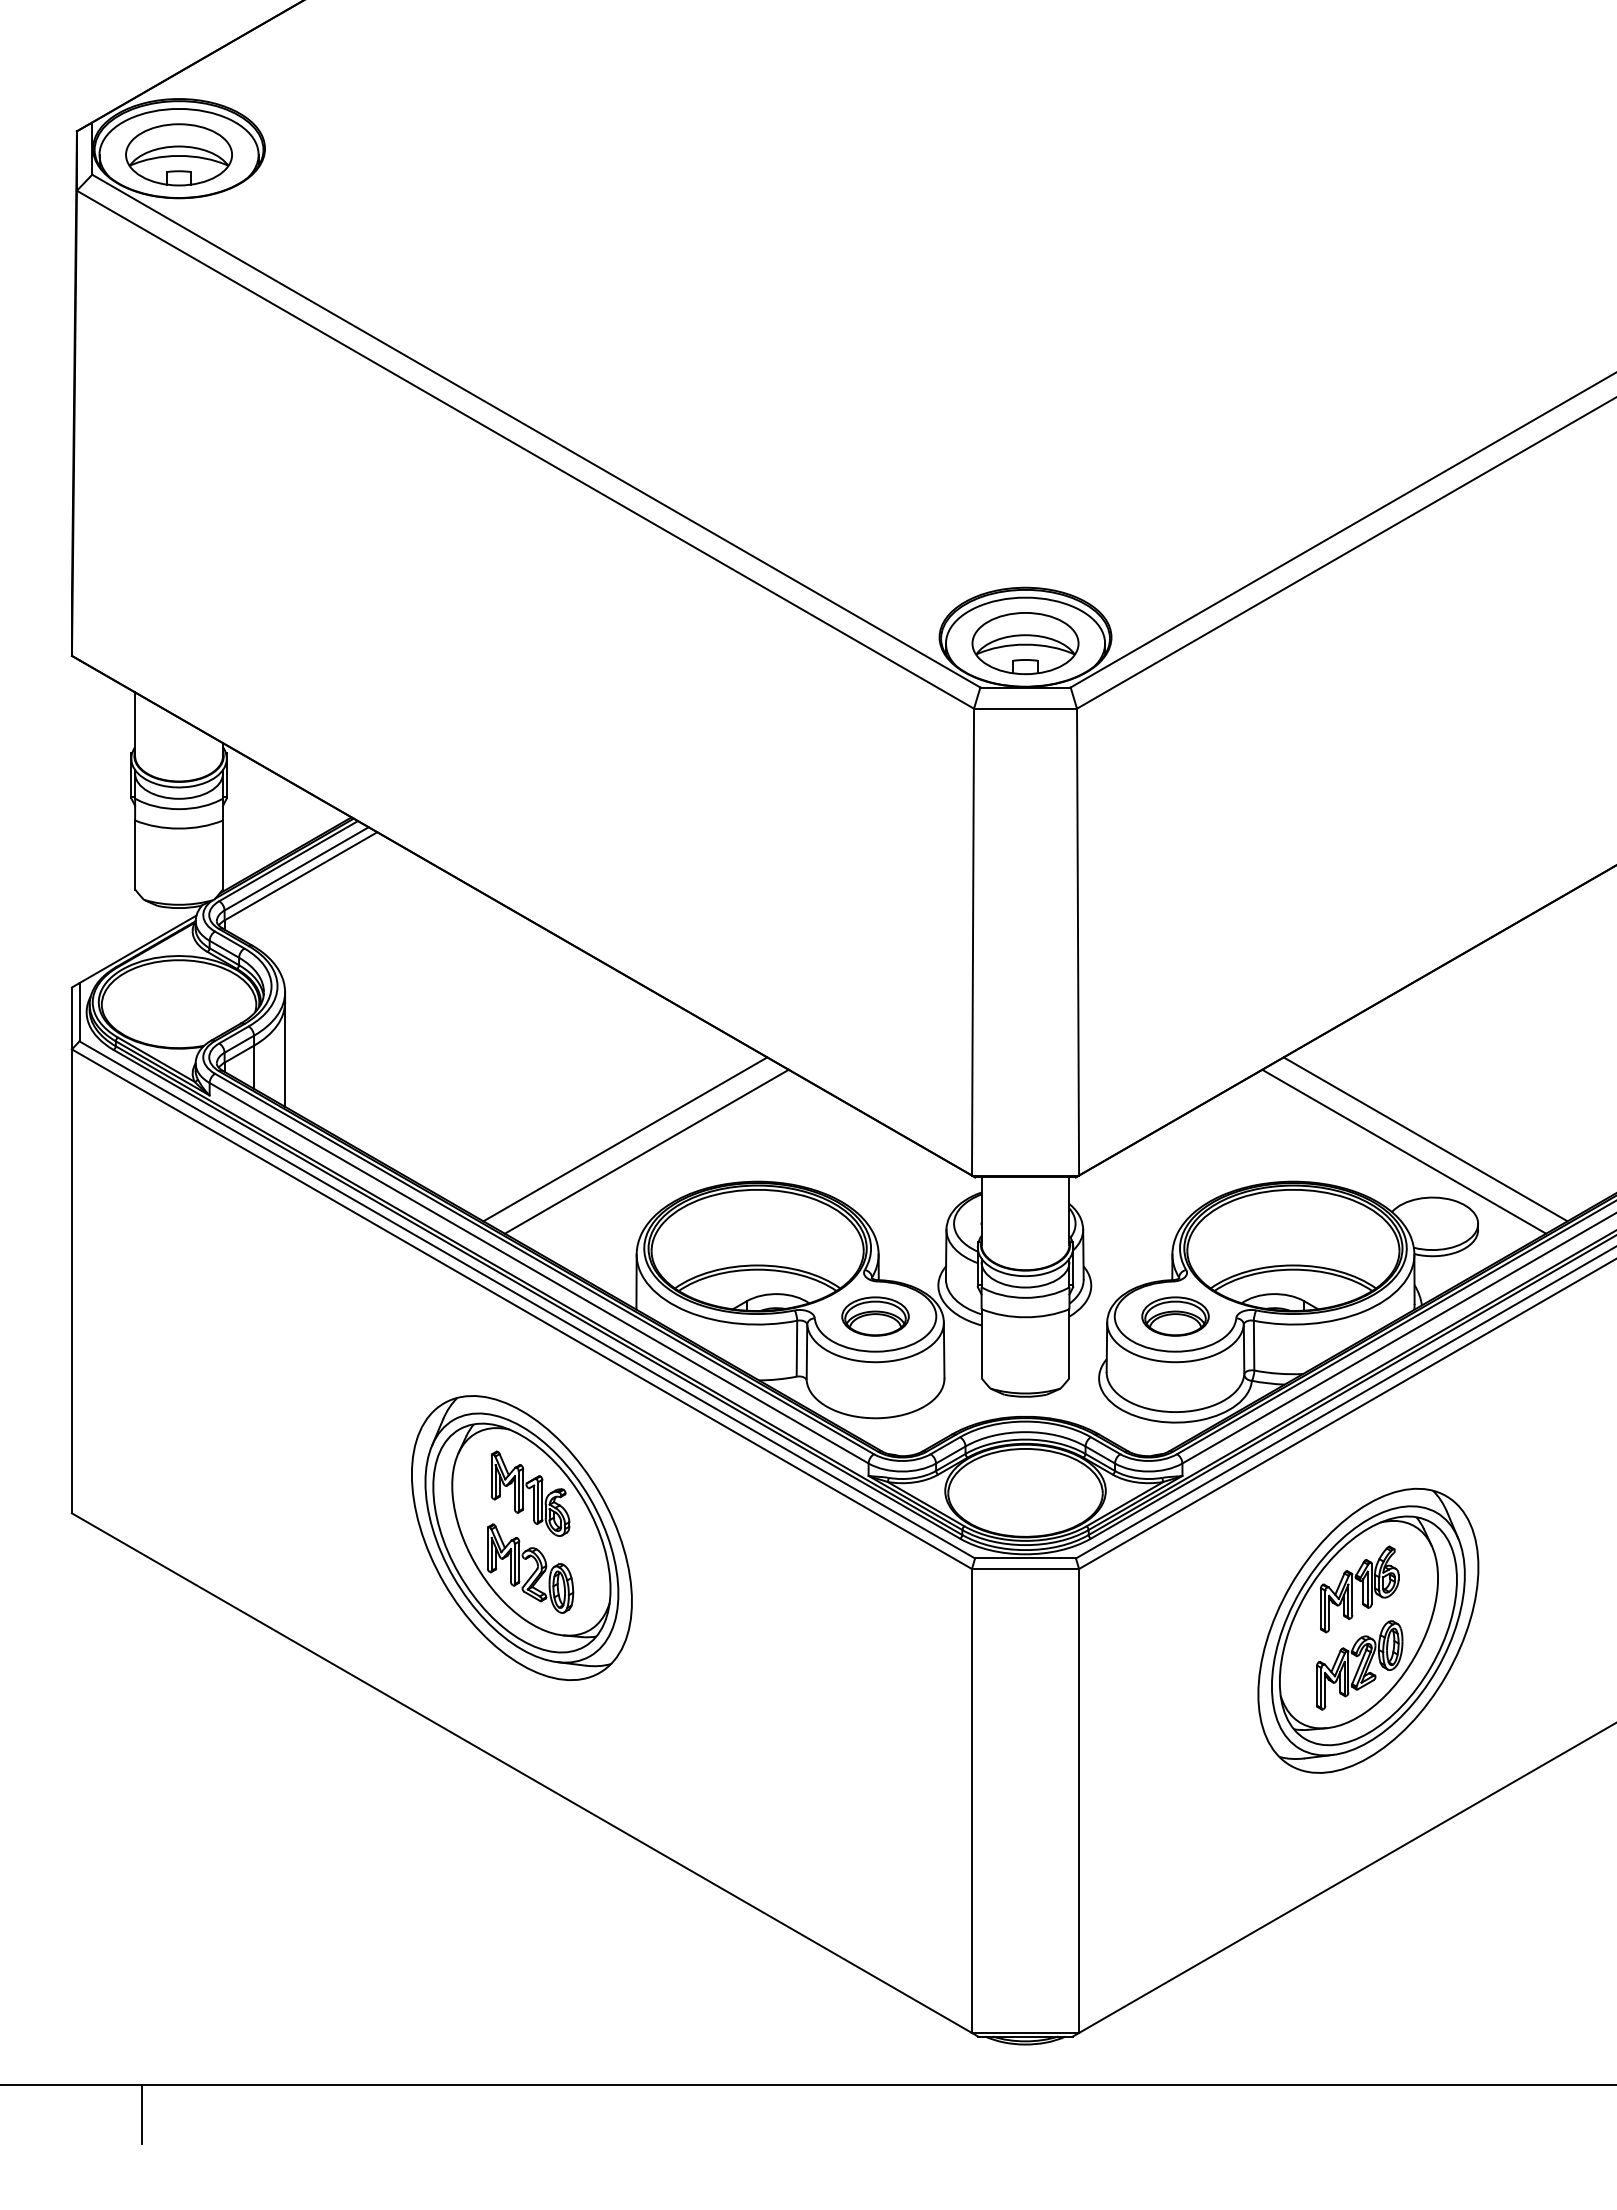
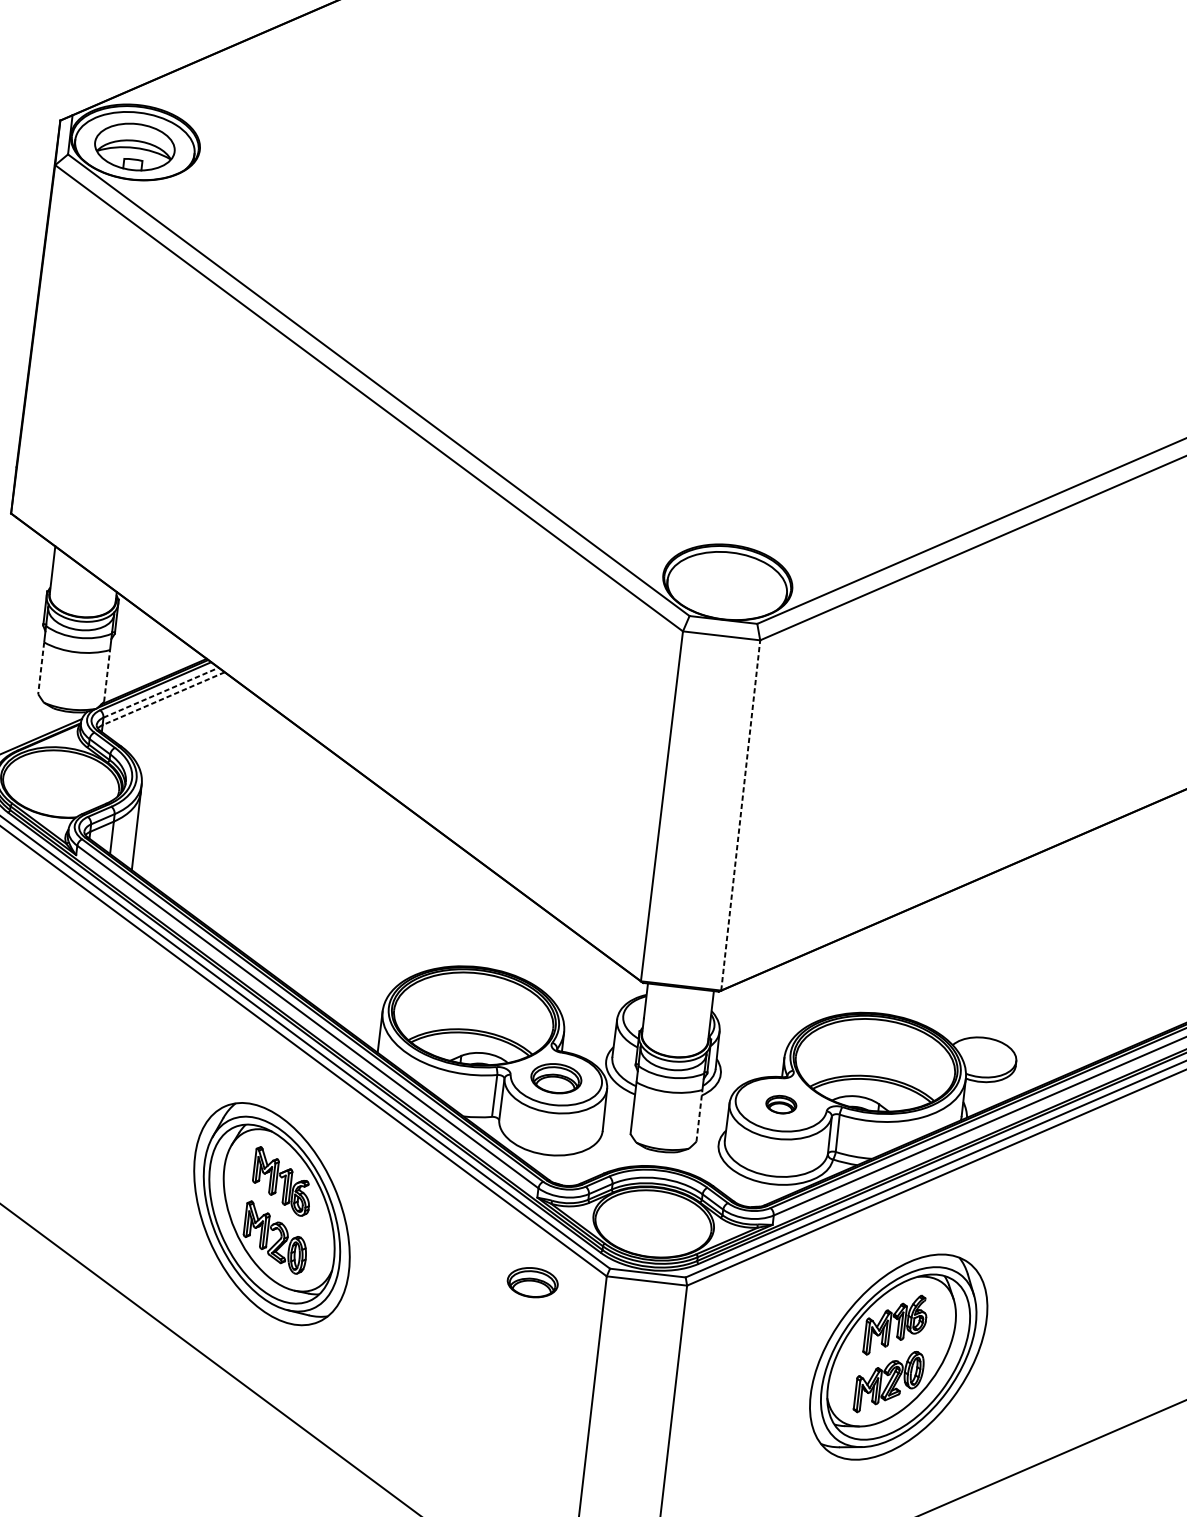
part: (1025, 643) -> (727, 586), removed
line: (135, 855) -> (41, 668), solid -> dashed
line: (223, 855) -> (107, 676), solid -> dashed
line: (297, 868) -> (161, 692), solid -> dashed
line: (300, 876) -> (163, 698), solid -> dashed
line: (1078, 941) -> (741, 815), solid -> dashed
line: (625, 1139) -> (384, 924), removed
line: (1425, 1139) -> (984, 993), removed
line: (646, 1151) -> (398, 935), removed
line: (1404, 1151) -> (967, 1000), removed
part: (1175, 1316) -> (781, 1104), size x0.6
line: (1069, 1343) -> (699, 1115), solid -> dashed
part: (875, 1588) -> (532, 1282), added

